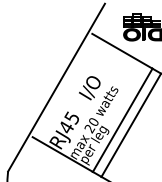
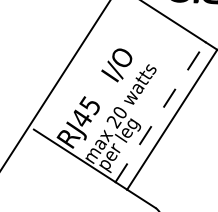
line: (122, 120) -> (160, 112), solid -> dashed

